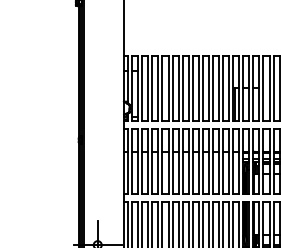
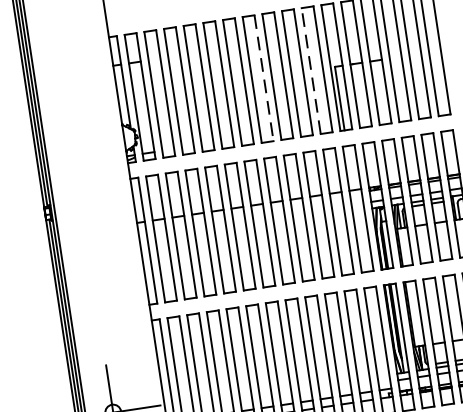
line: (223, 88) -> (312, 70), solid -> dashed
line: (198, 89) -> (263, 79), solid -> dashed

